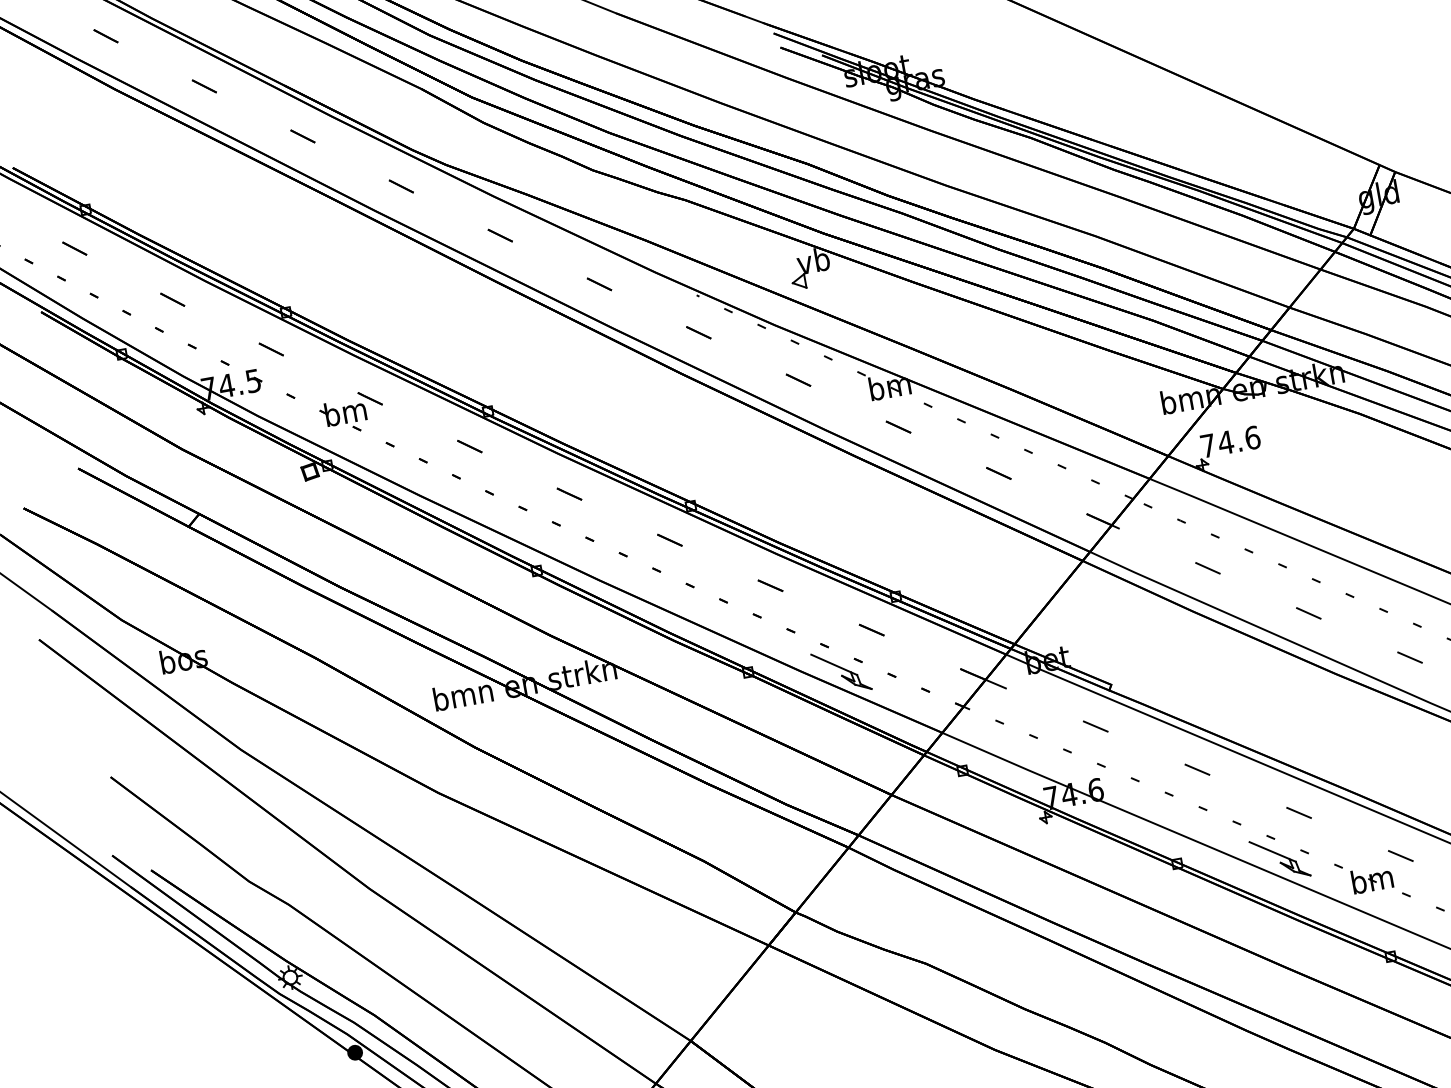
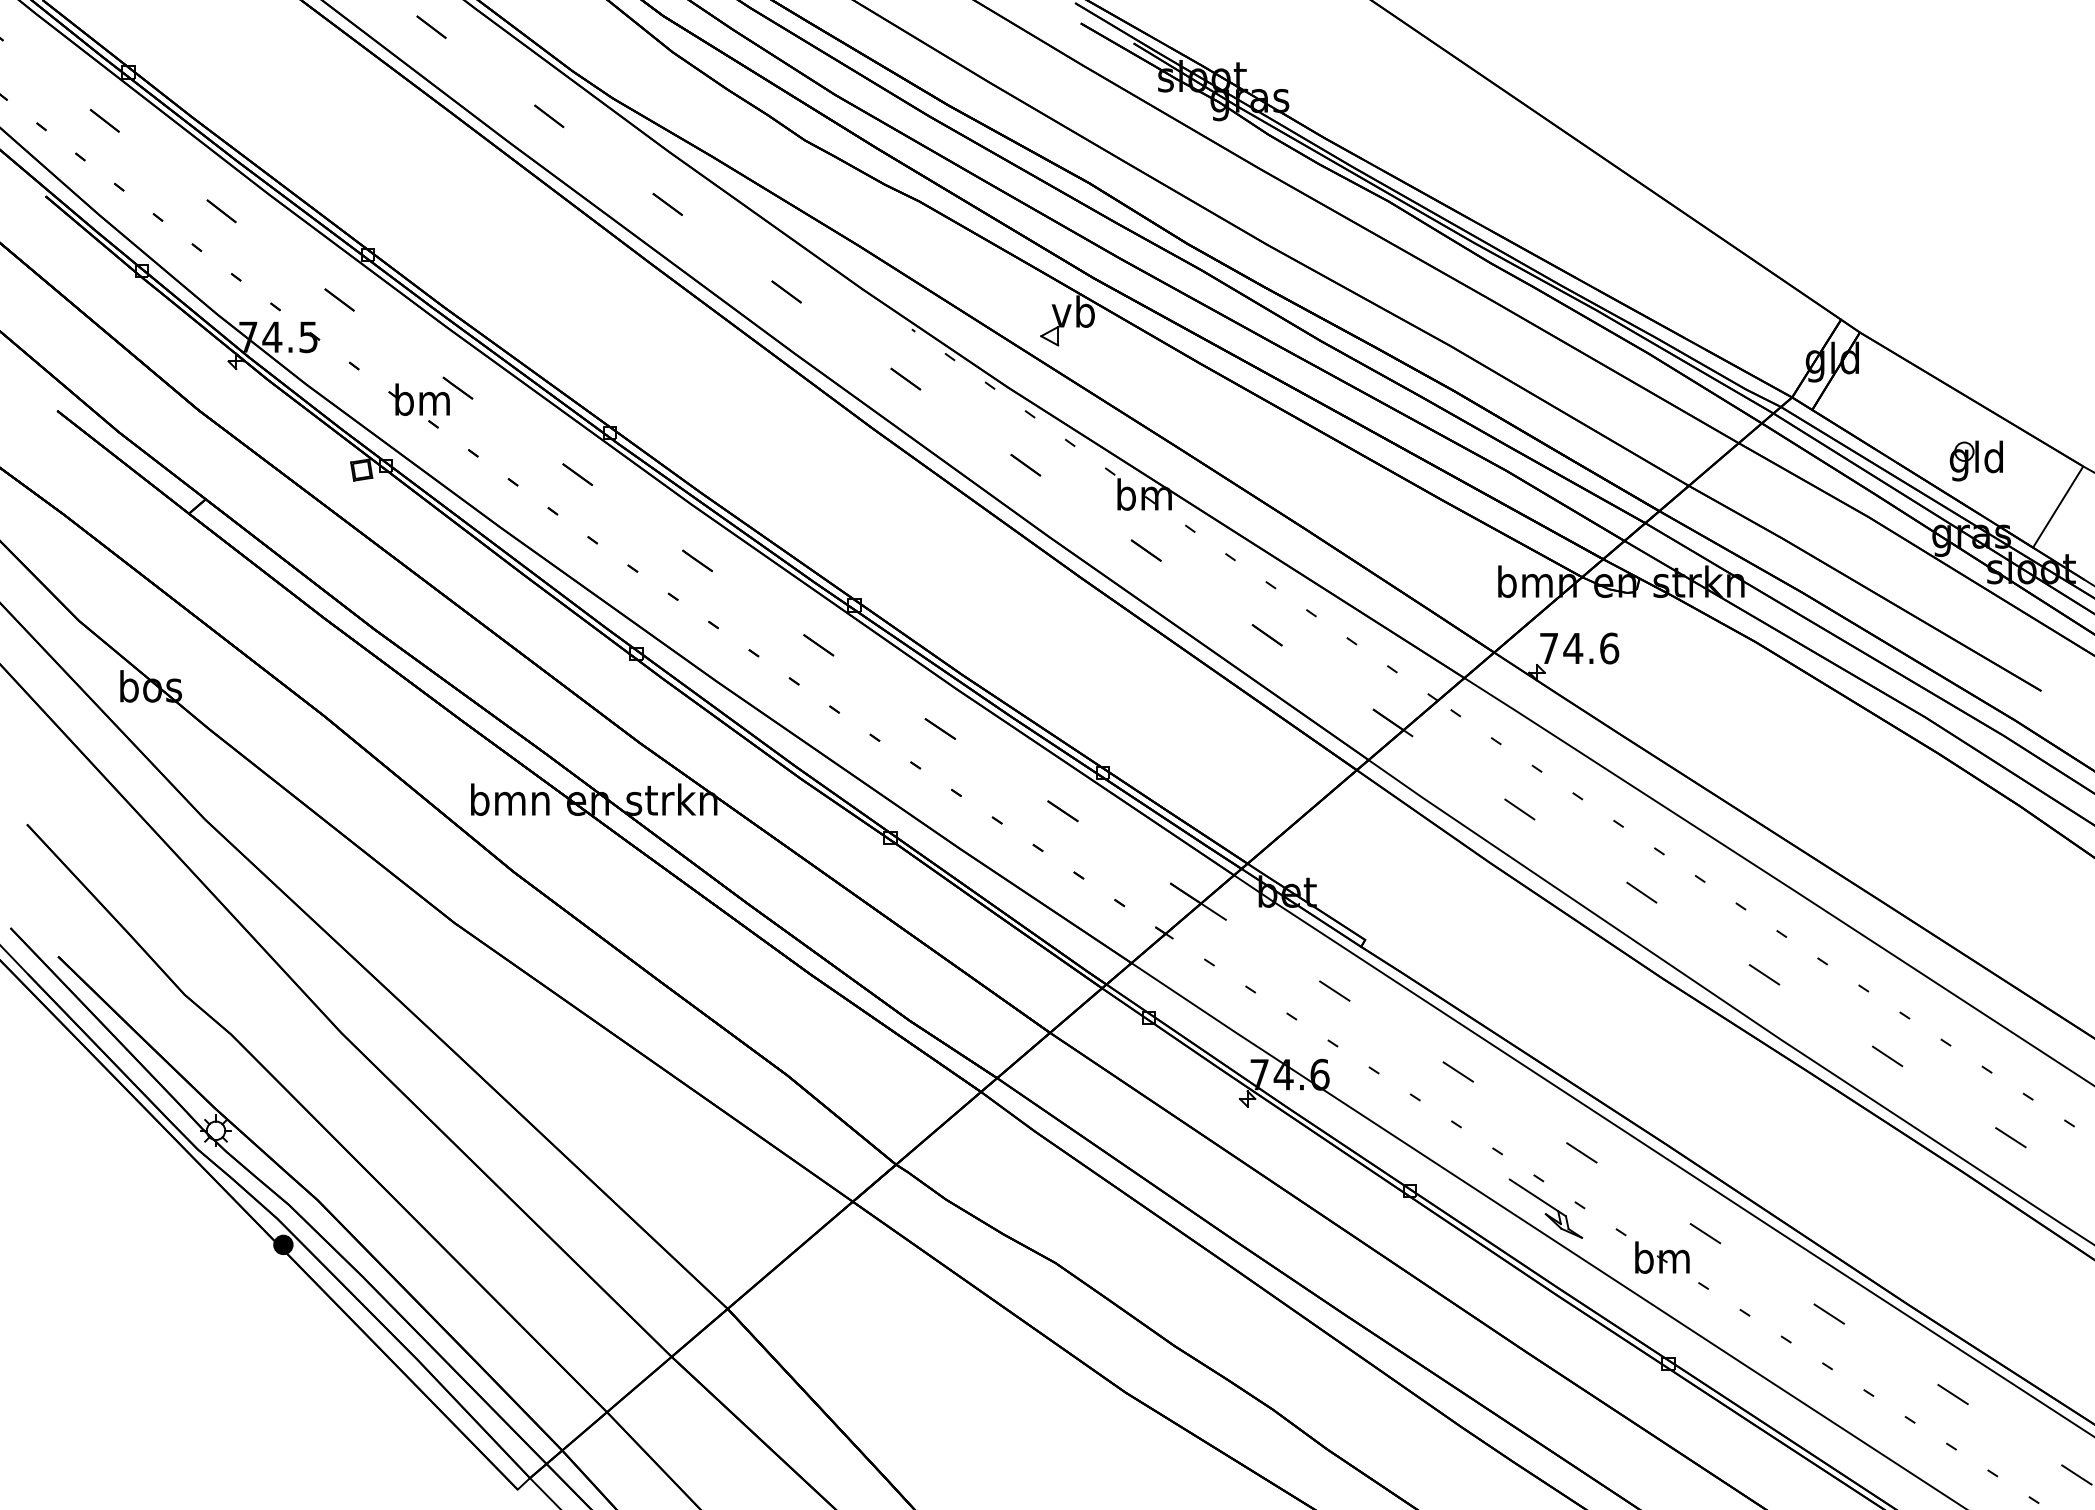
part: (840, 671) -> (1012, 858), removed

